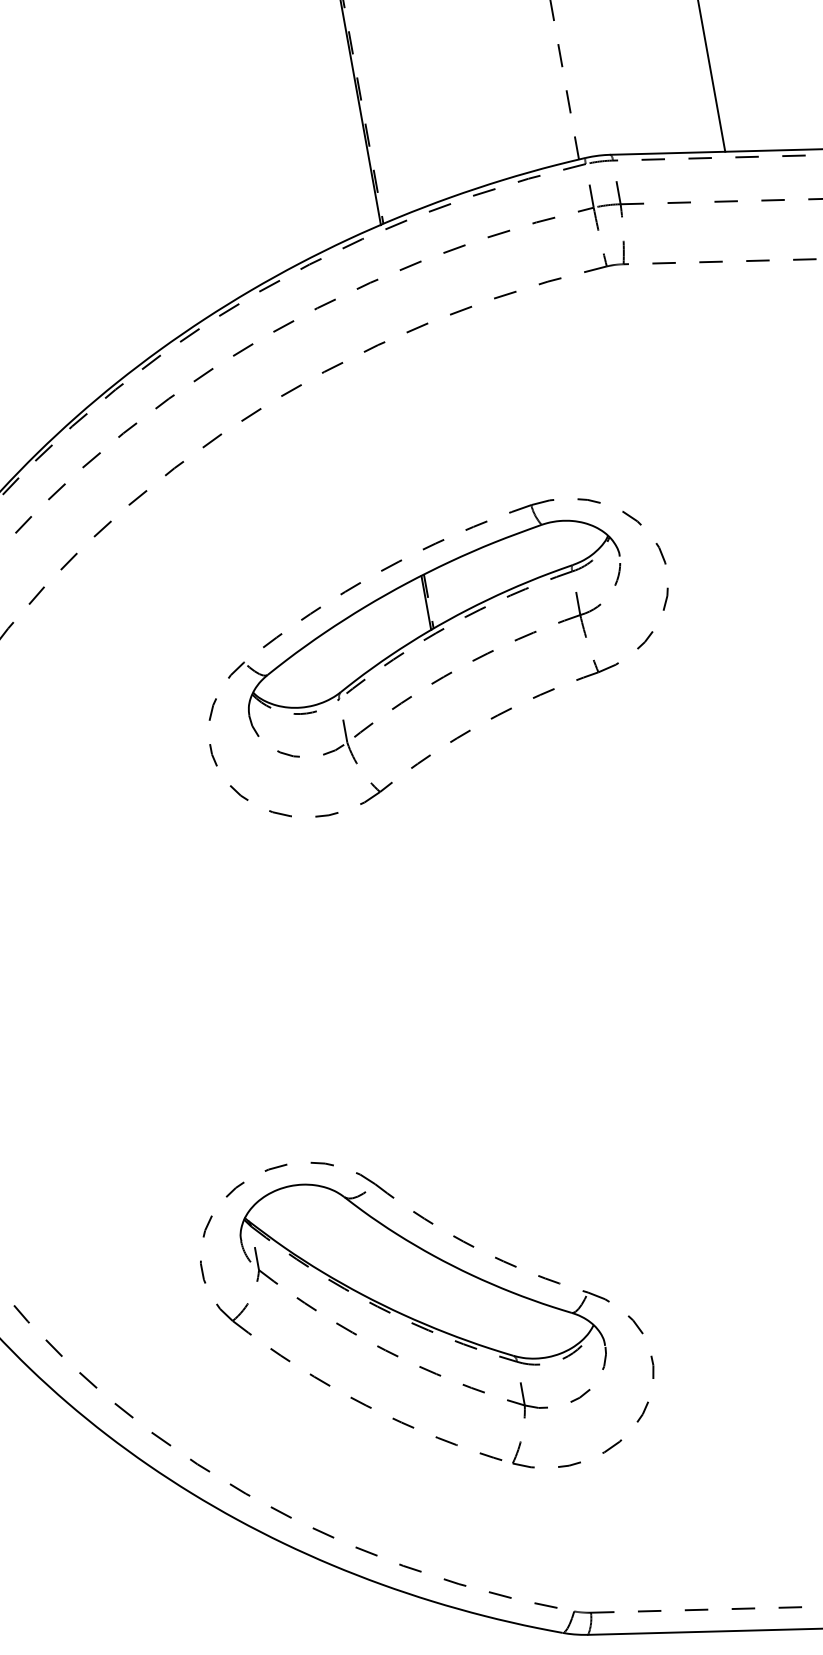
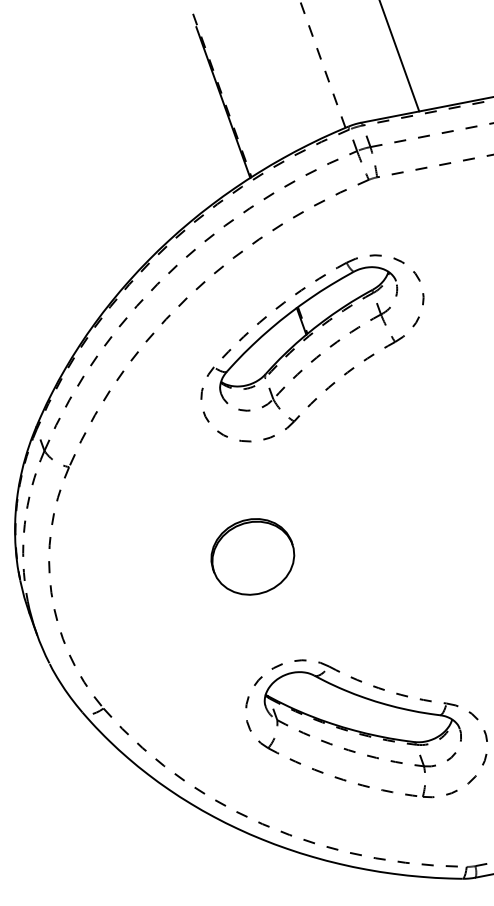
part: (445, 673) -> (317, 355), moved
part: (263, 949) -> (252, 556), added

